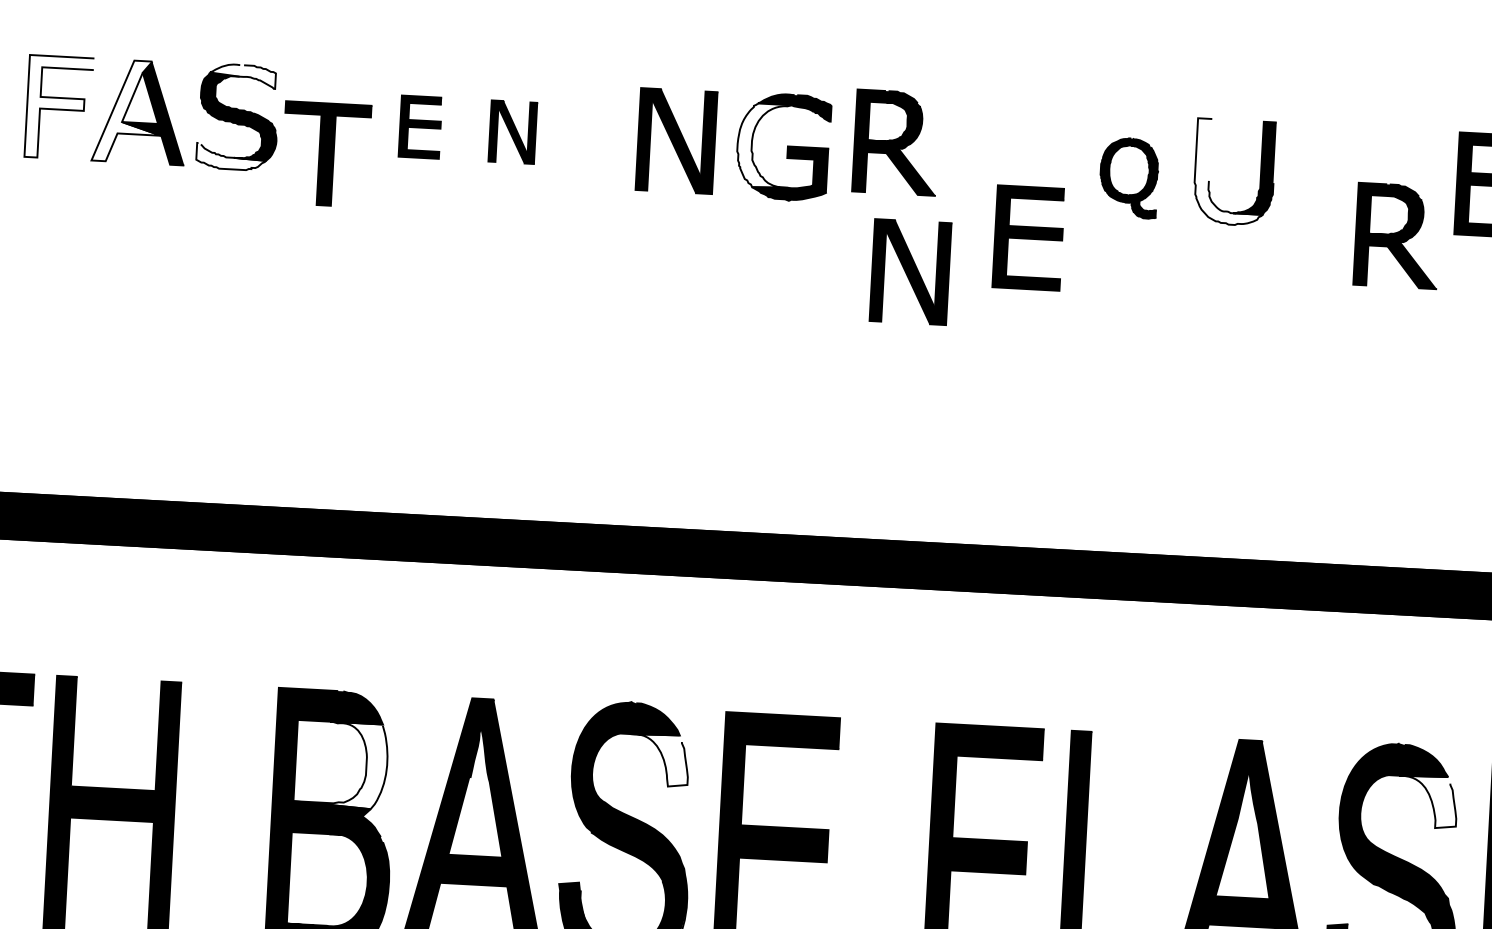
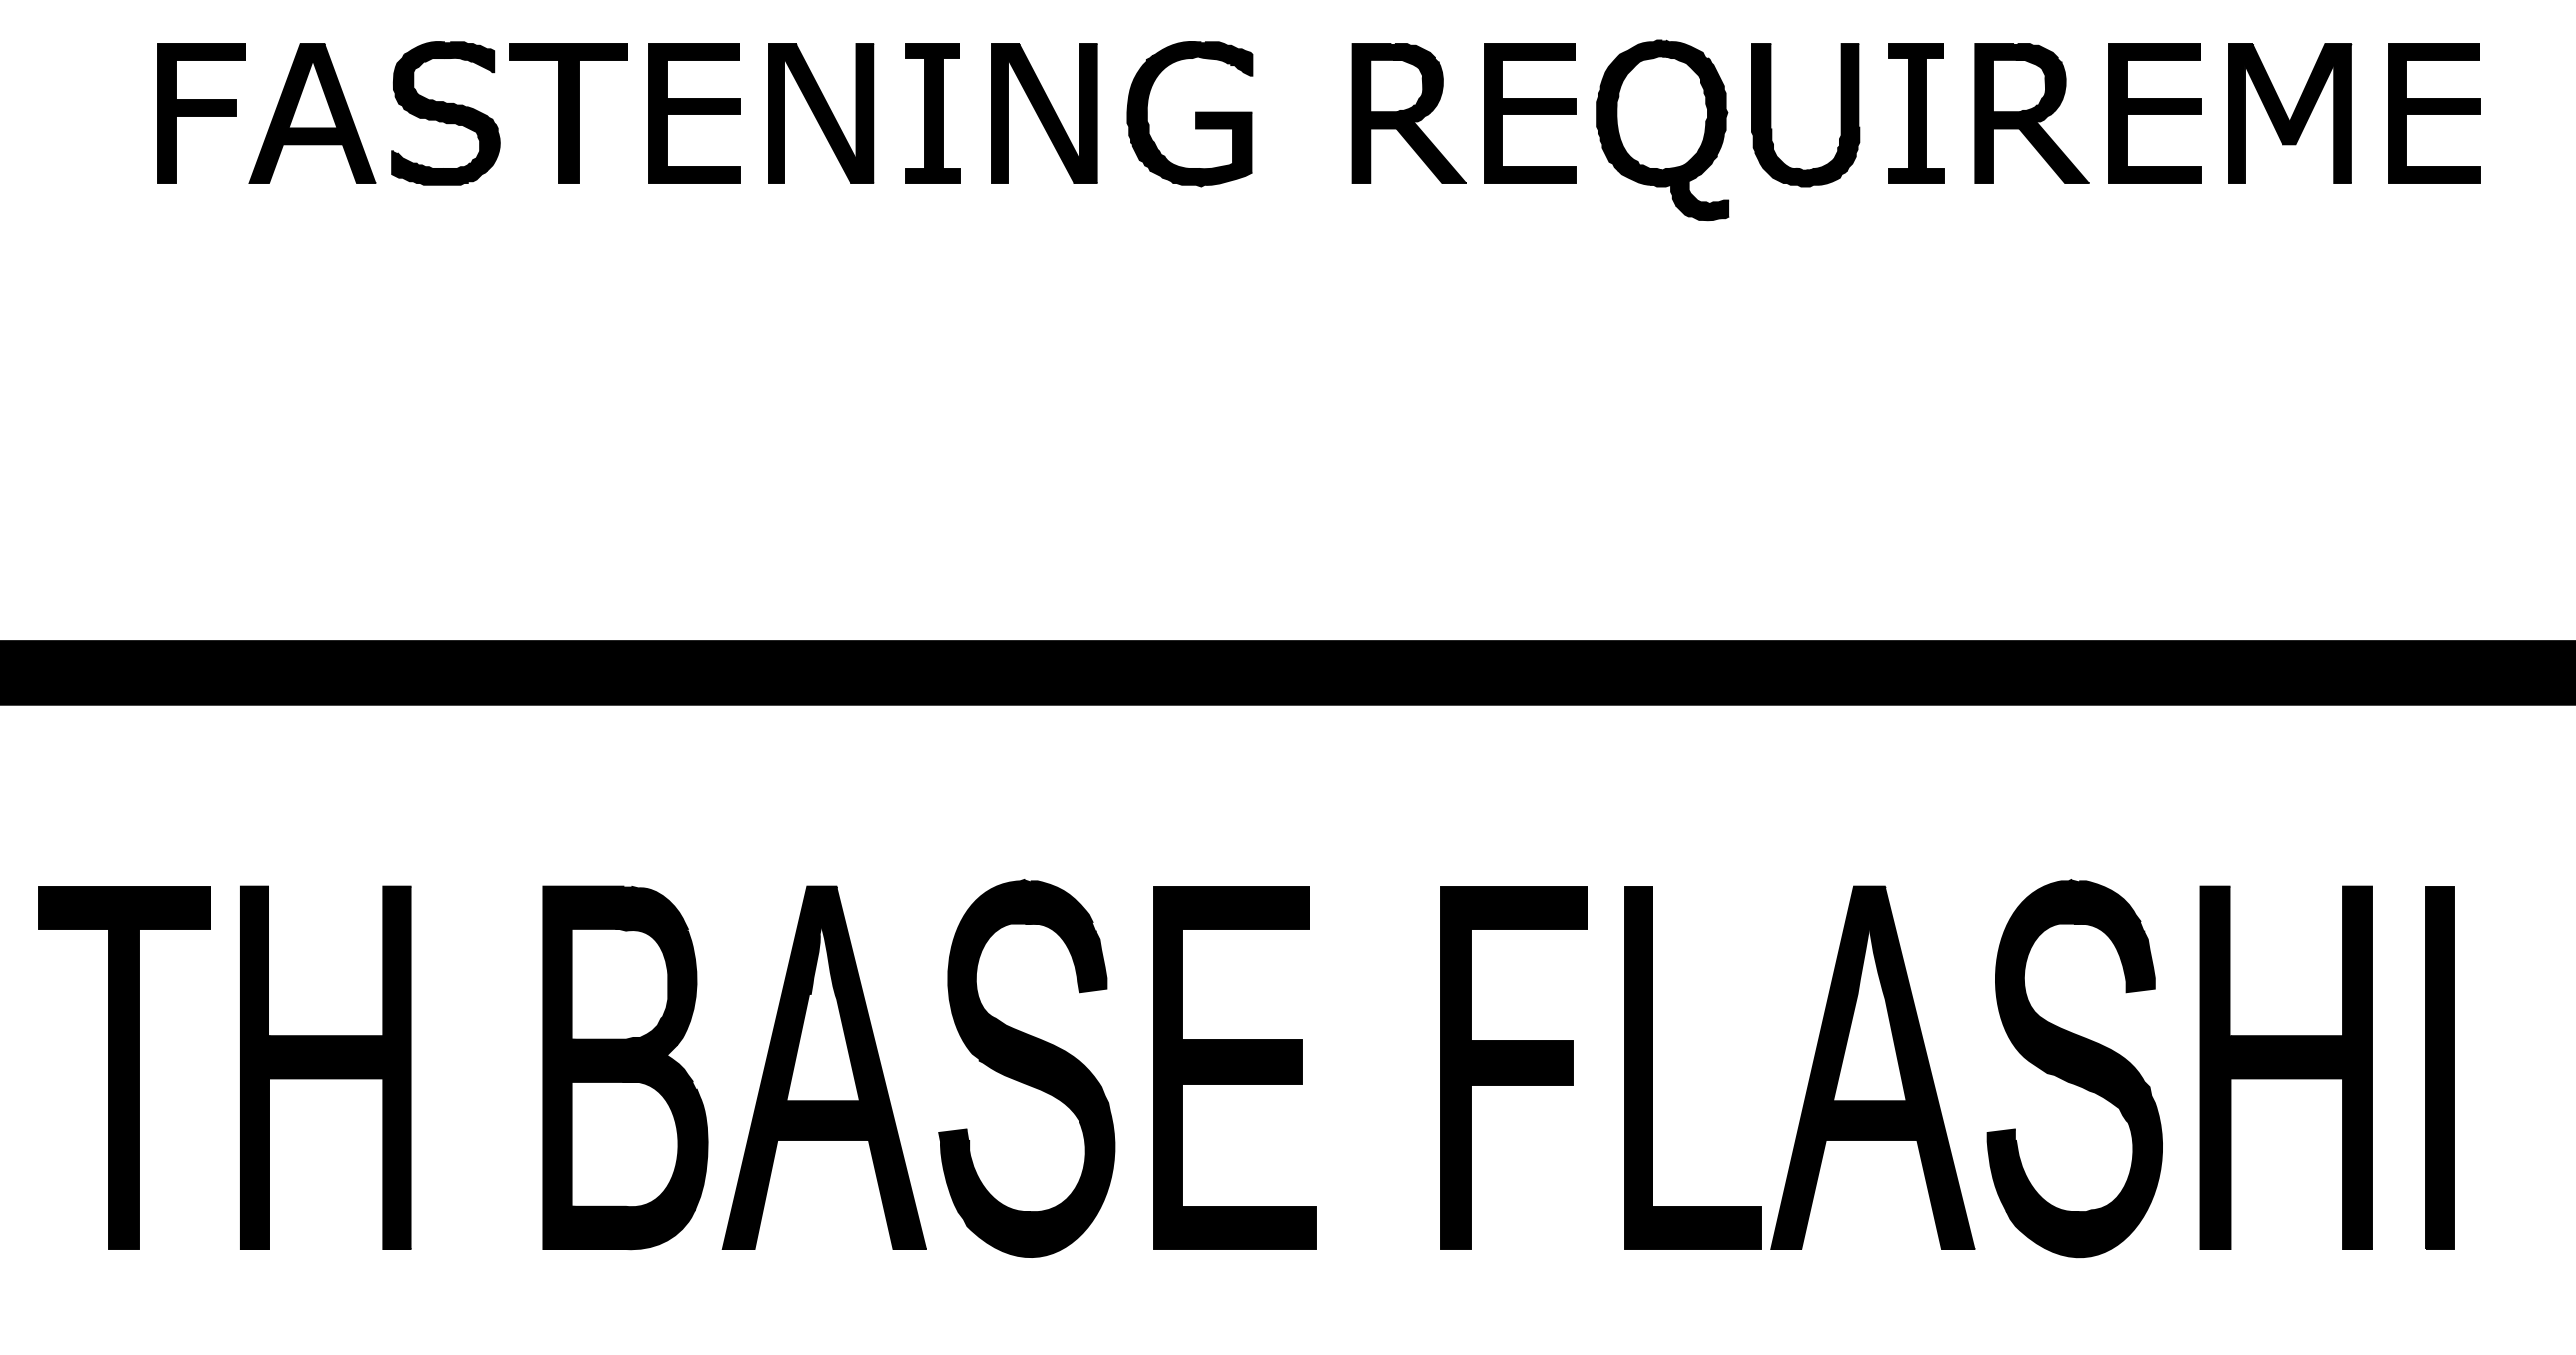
fill: (242, 76) -> (449, 57), added
fill: (59, 107) -> (202, 113), added
fill: (127, 111) -> (295, 113), added
part: (420, 127) -> (694, 113), size x1.67
part: (513, 132) -> (821, 113), size x1.67
part: (594, 136) -> (932, 113), added
part: (895, 142) -> (1408, 113), moved
fill: (764, 145) -> (1163, 113), added
part: (326, 154) -> (568, 113), moved
fill: (231, 156) -> (439, 167), added
fill: (1229, 172) -> (1798, 115), added
part: (1315, 175) -> (1916, 113), added
part: (1129, 178) -> (1662, 130), size x1.67
part: (1397, 235) -> (2031, 113), moved
part: (1028, 238) -> (1530, 113), moved
part: (910, 272) -> (1372, 274), removed
fill: (658, 759) -> (1065, 956), added
fill: (340, 764) -> (633, 986), added
fill: (1426, 801) -> (2113, 956), added

